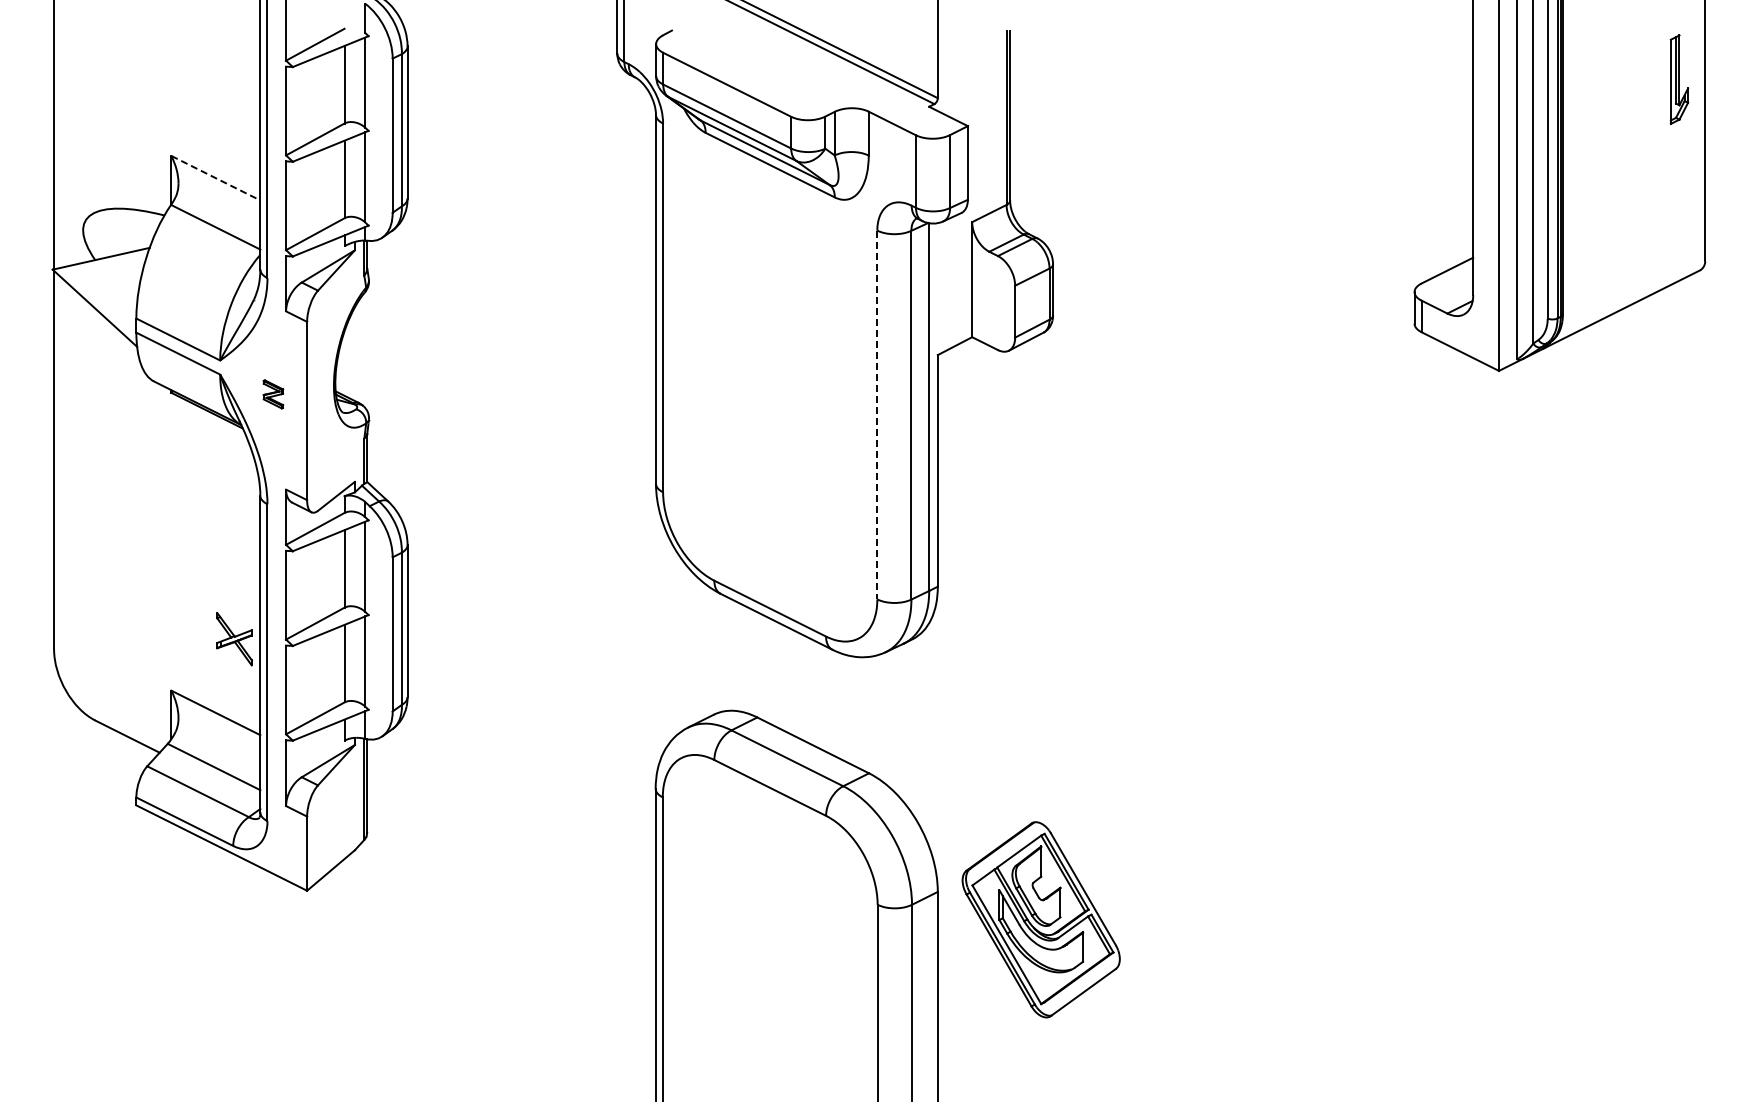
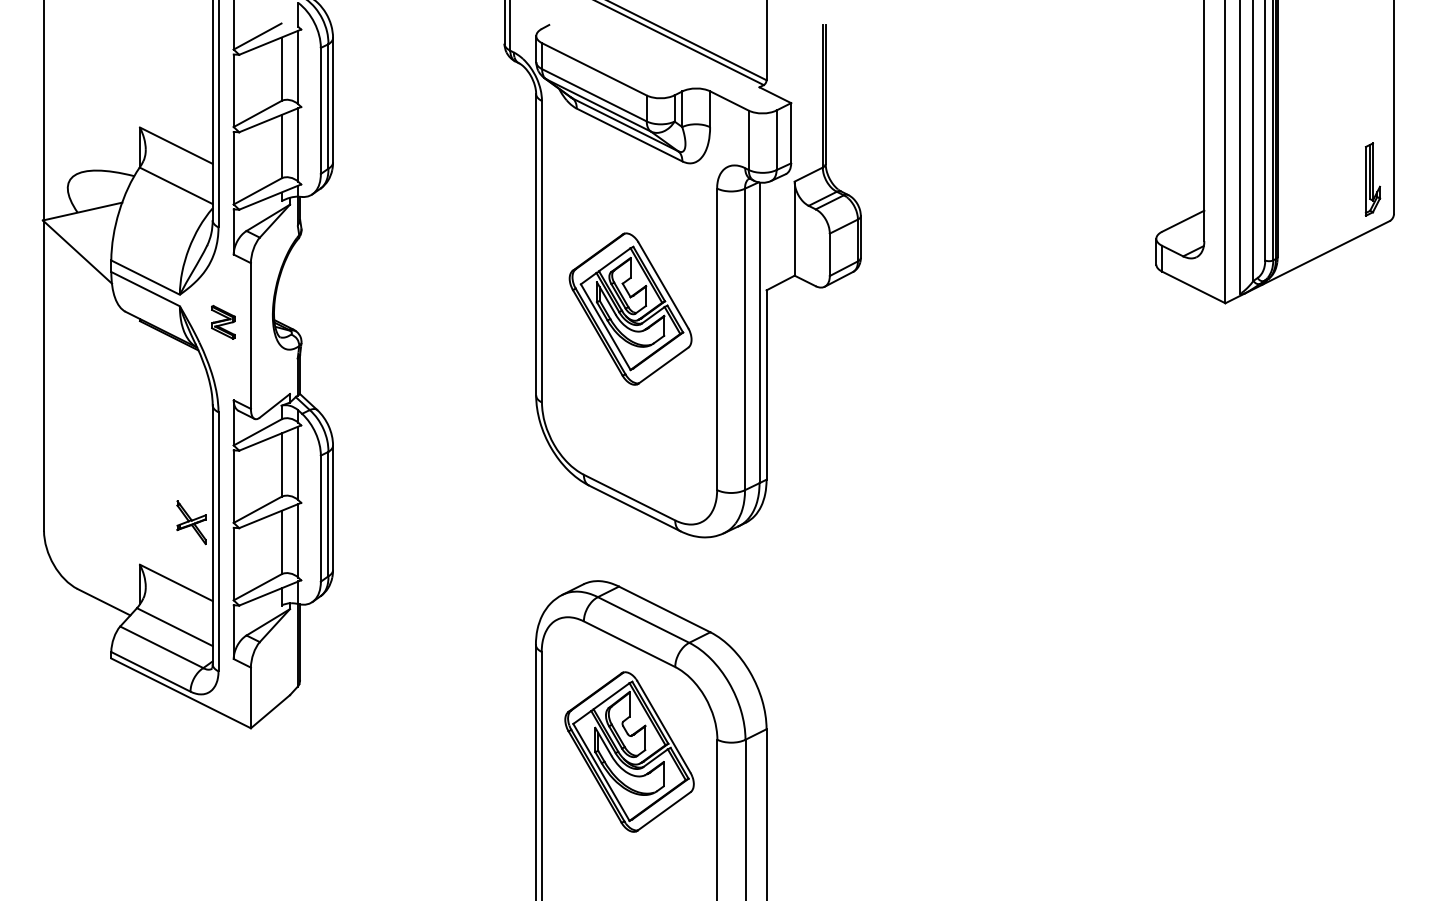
part: (1679, 79) -> (1372, 179), moved
line: (215, 178) -> (176, 145), dashed -> solid
part: (771, 377) -> (630, 308), added
part: (273, 394) -> (223, 322), size x1.43
line: (877, 415) -> (717, 339), dashed -> solid
part: (1040, 919) -> (628, 751), moved

